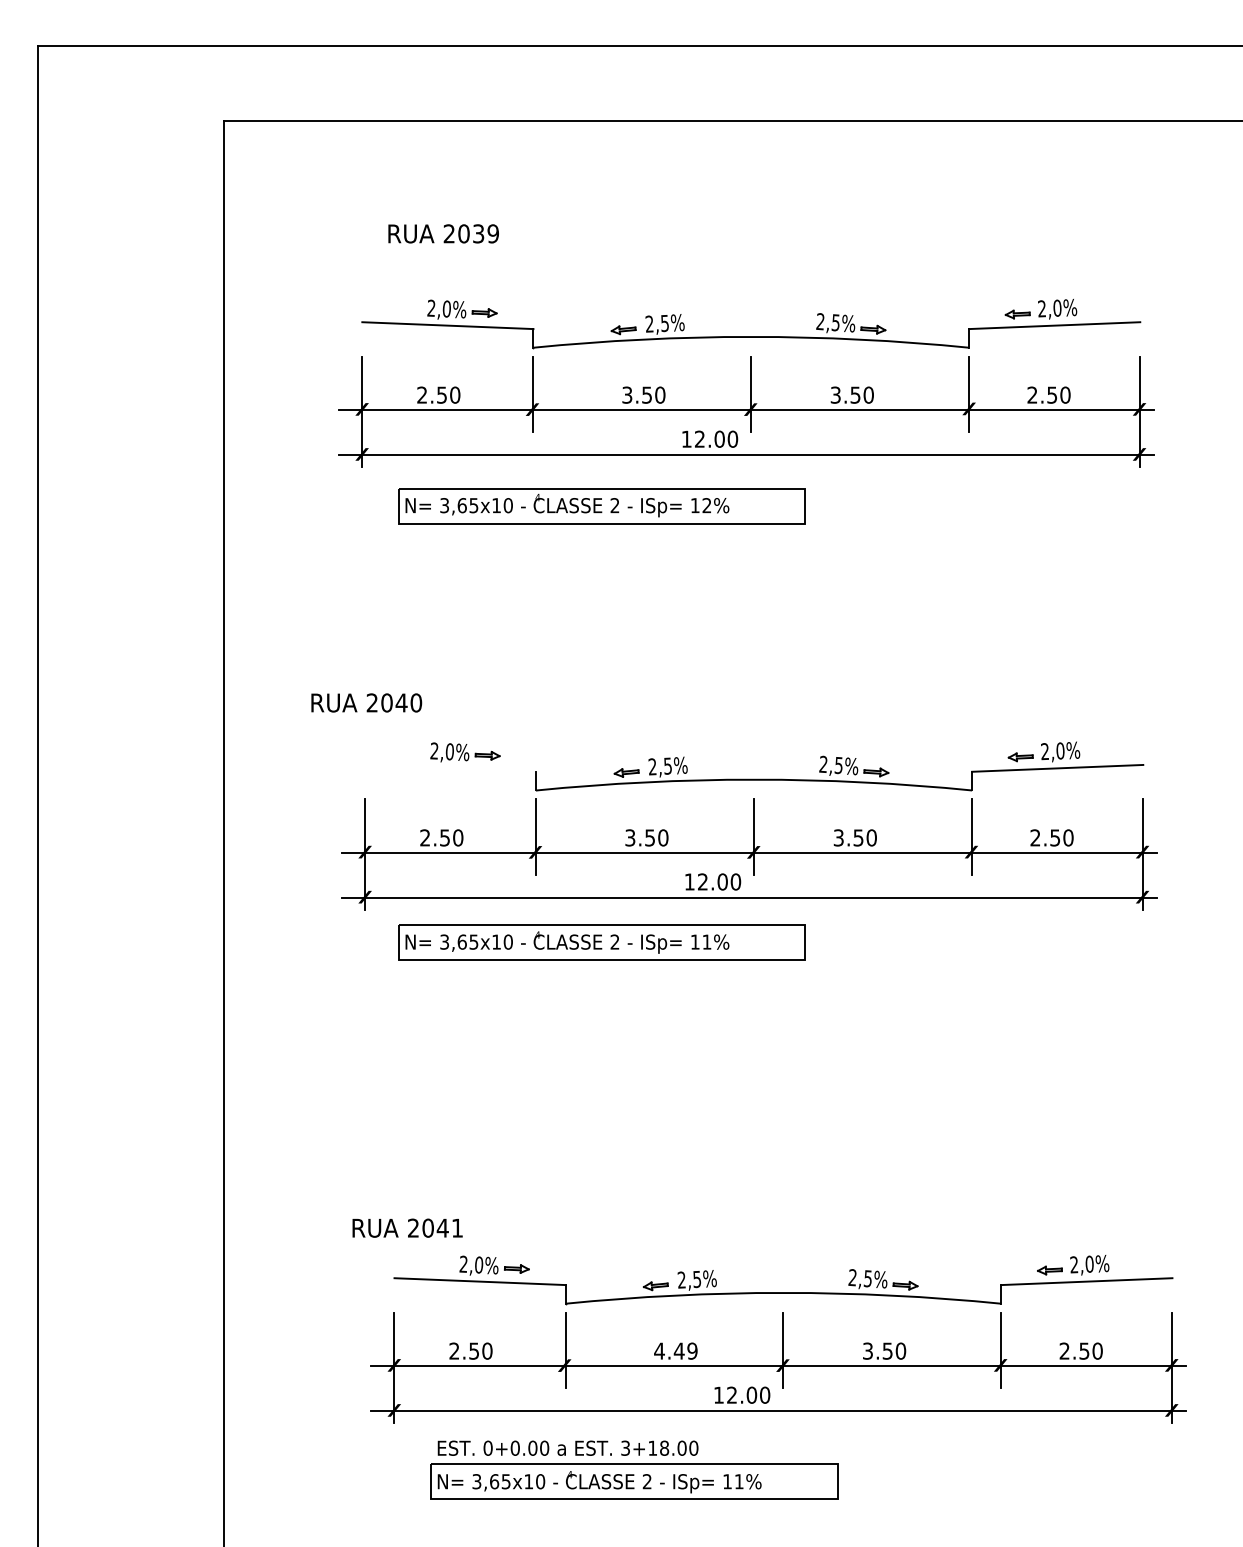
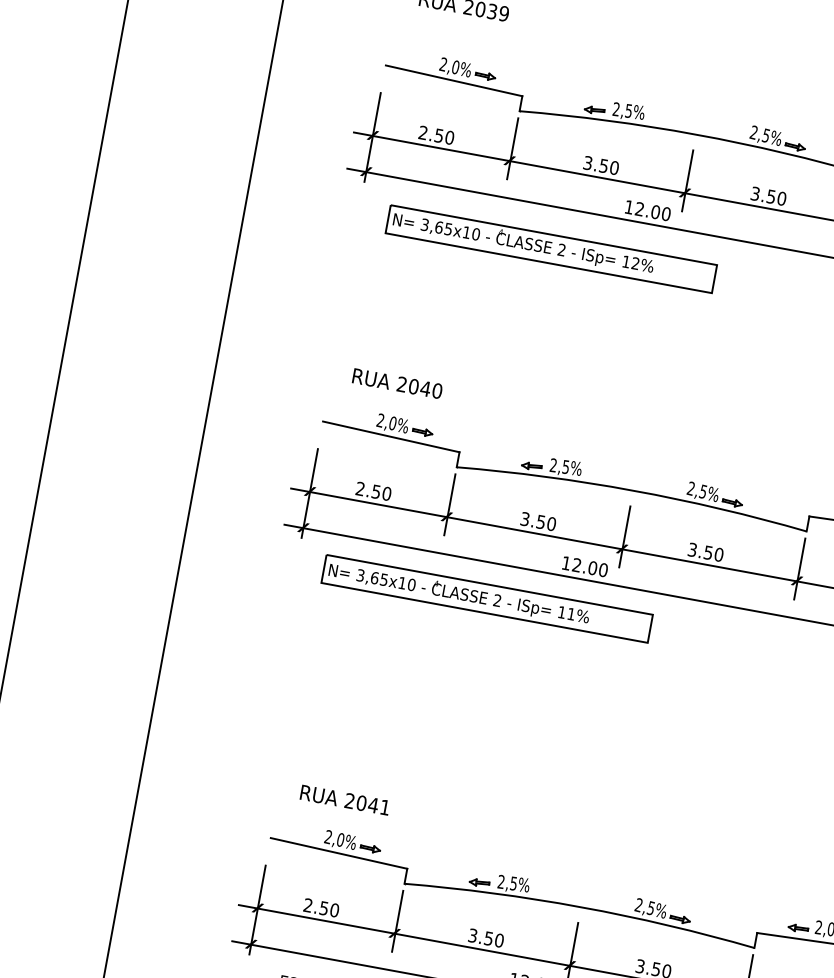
text: (366, 702) -> (397, 383), moved
line: (450, 767) -> (391, 436), added
text: (407, 1227) -> (345, 799), moved
text: (675, 1350) -> (485, 937), 4.49 -> 3.50

